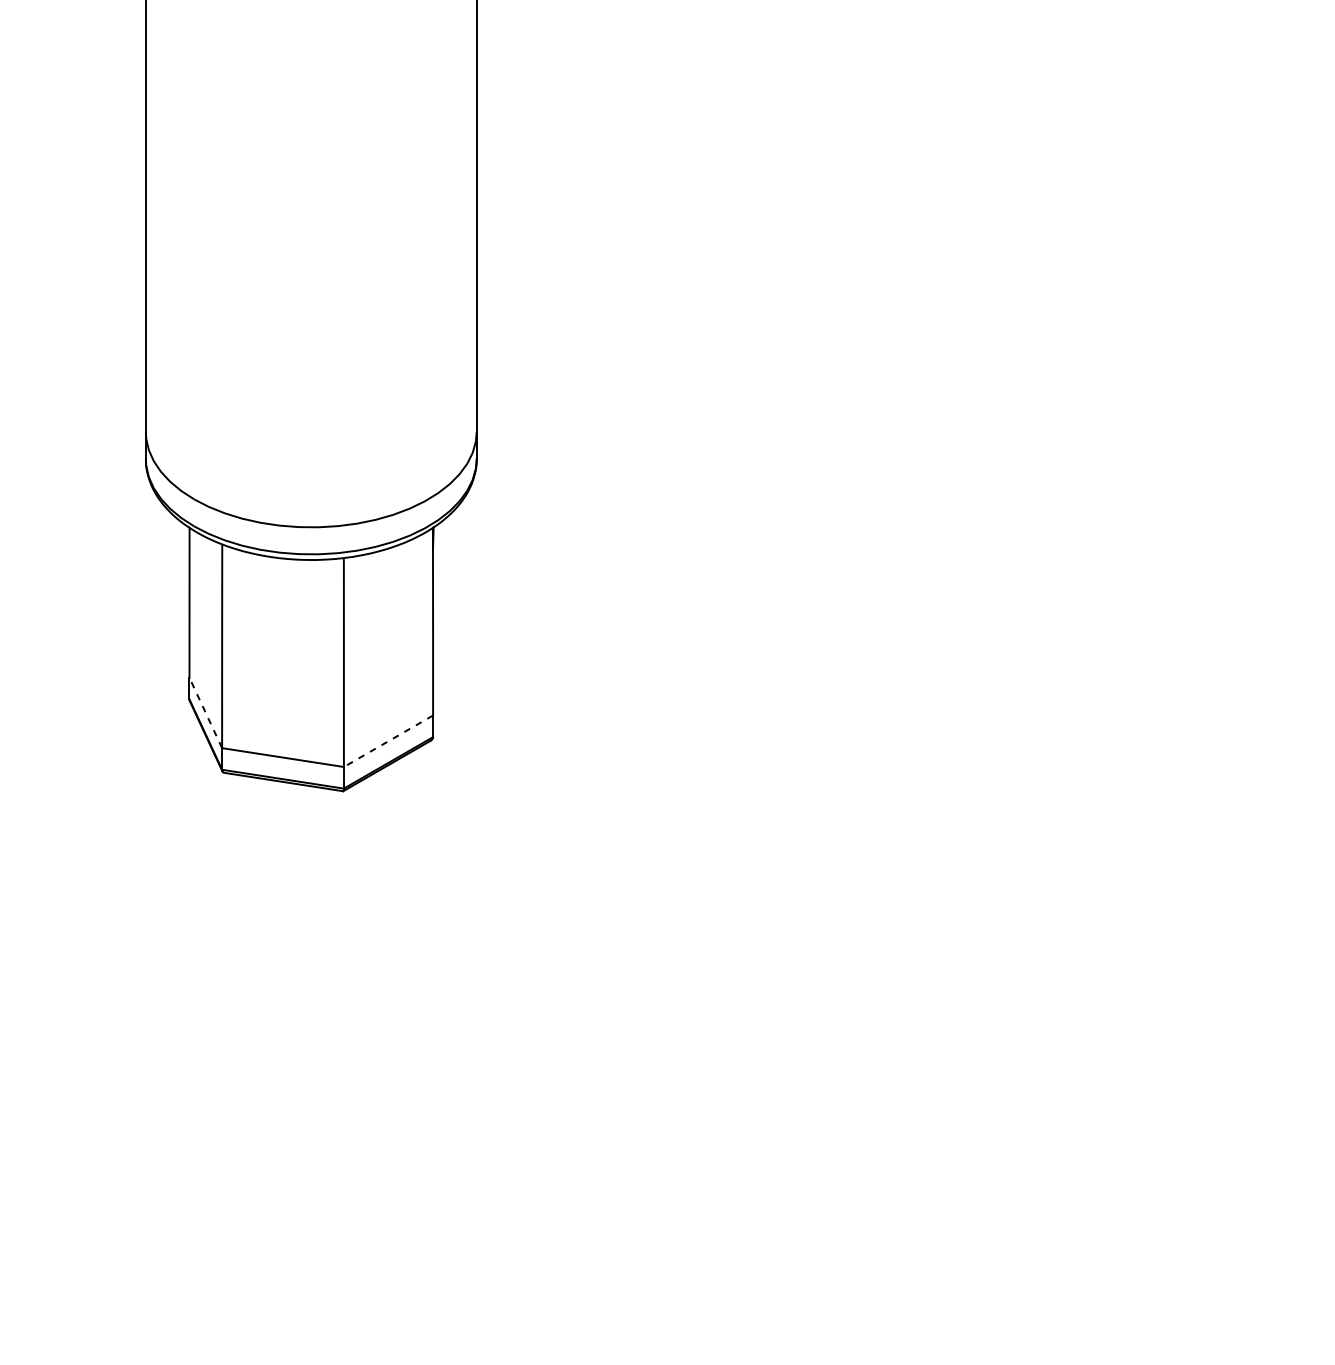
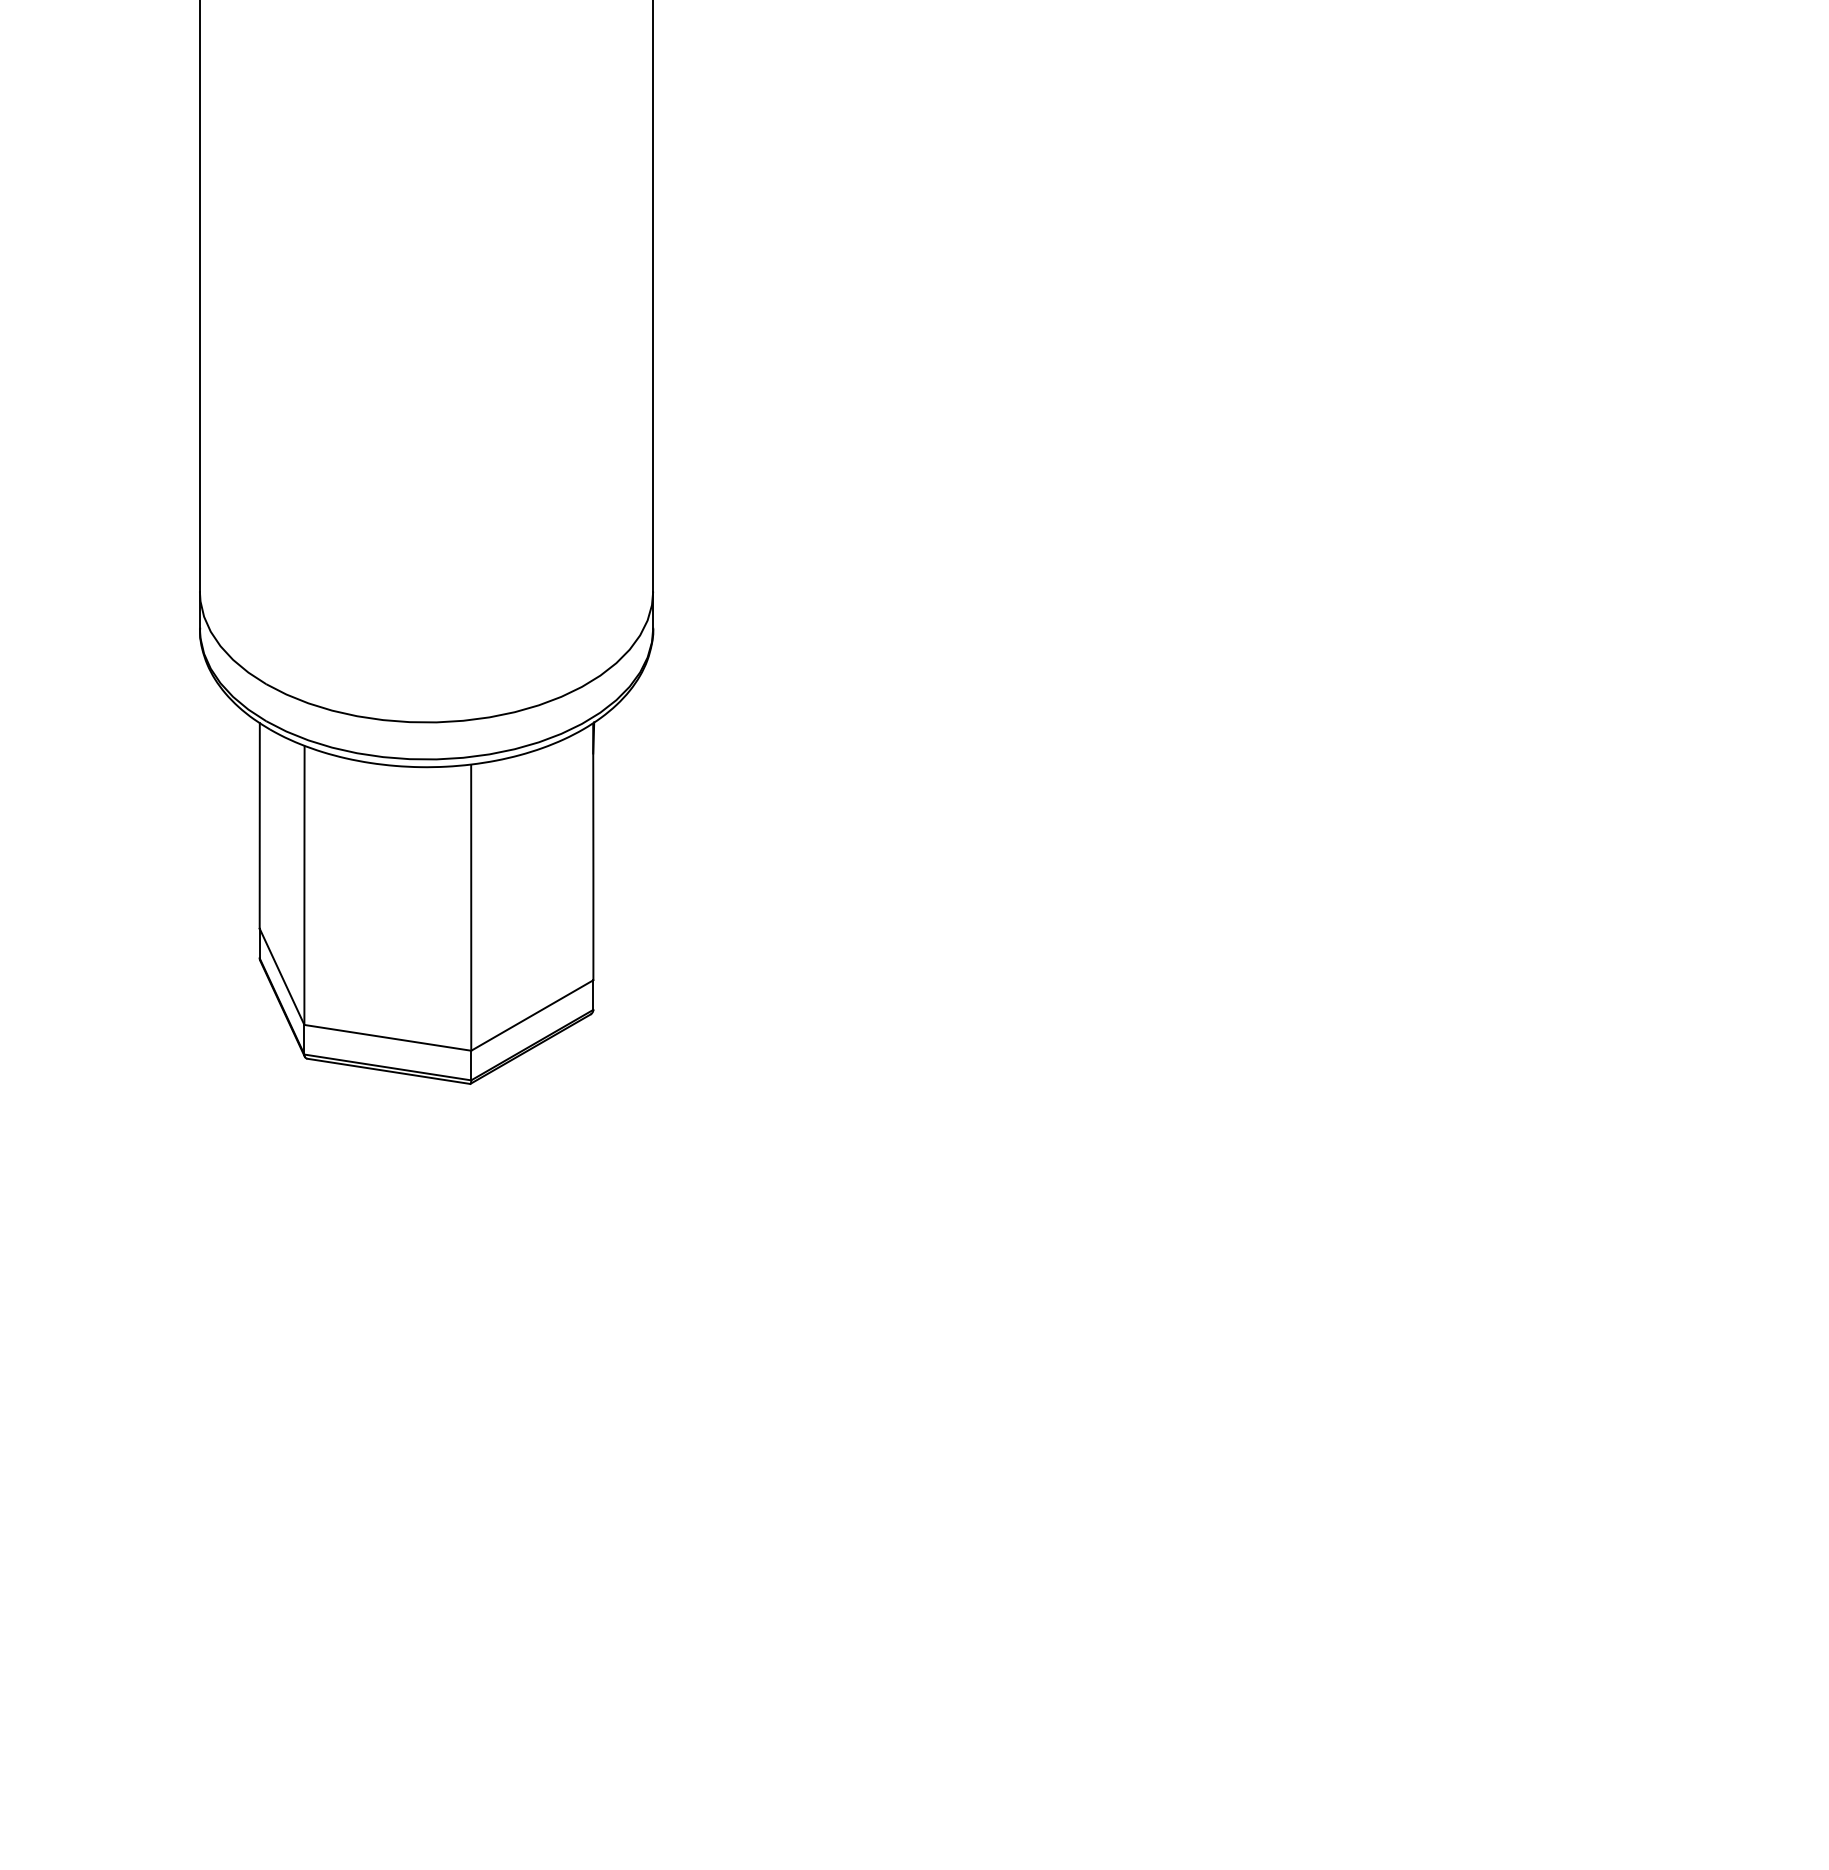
line: (205, 712) -> (281, 976), dashed -> solid
line: (388, 741) -> (532, 1015), dashed -> solid

